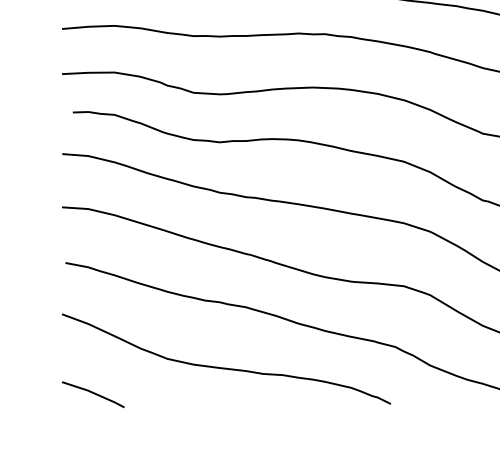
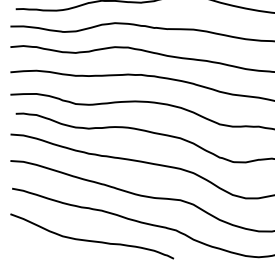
line: (92, 395) -> (25, 254), removed

